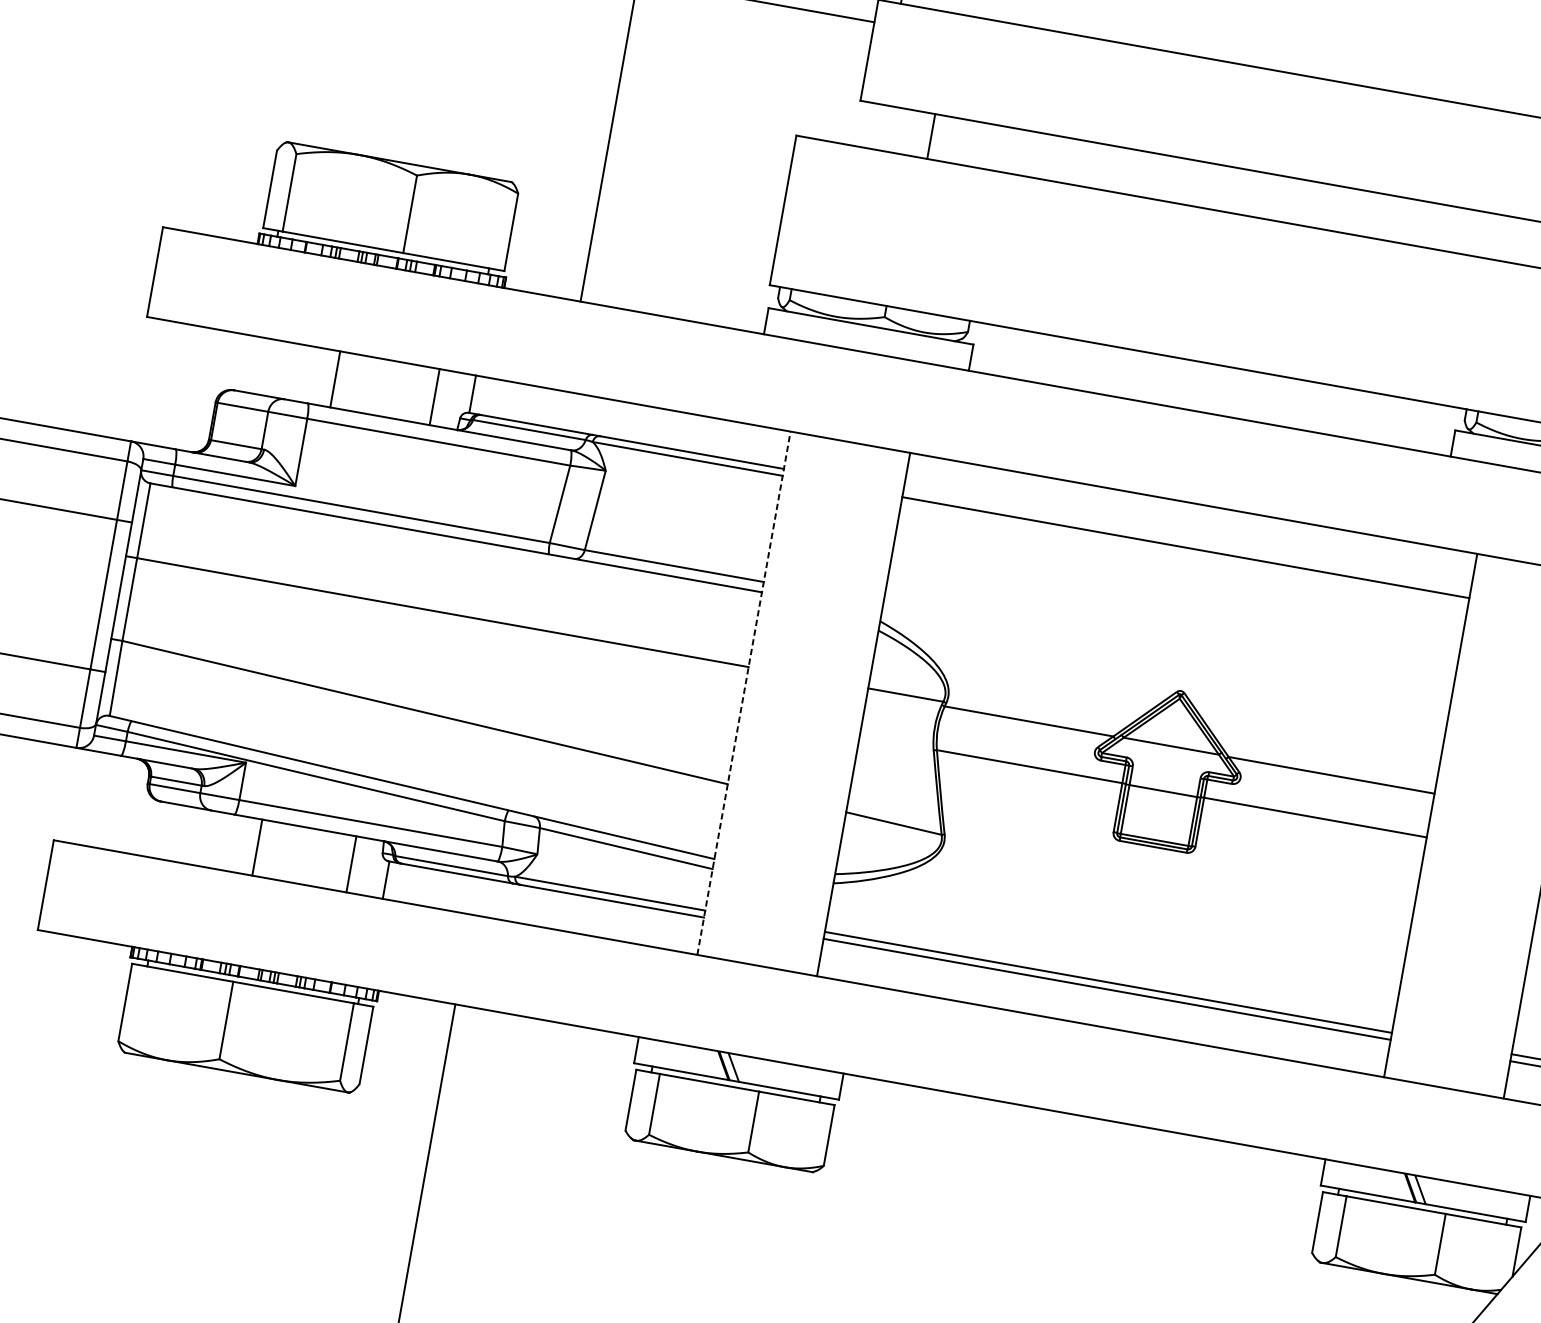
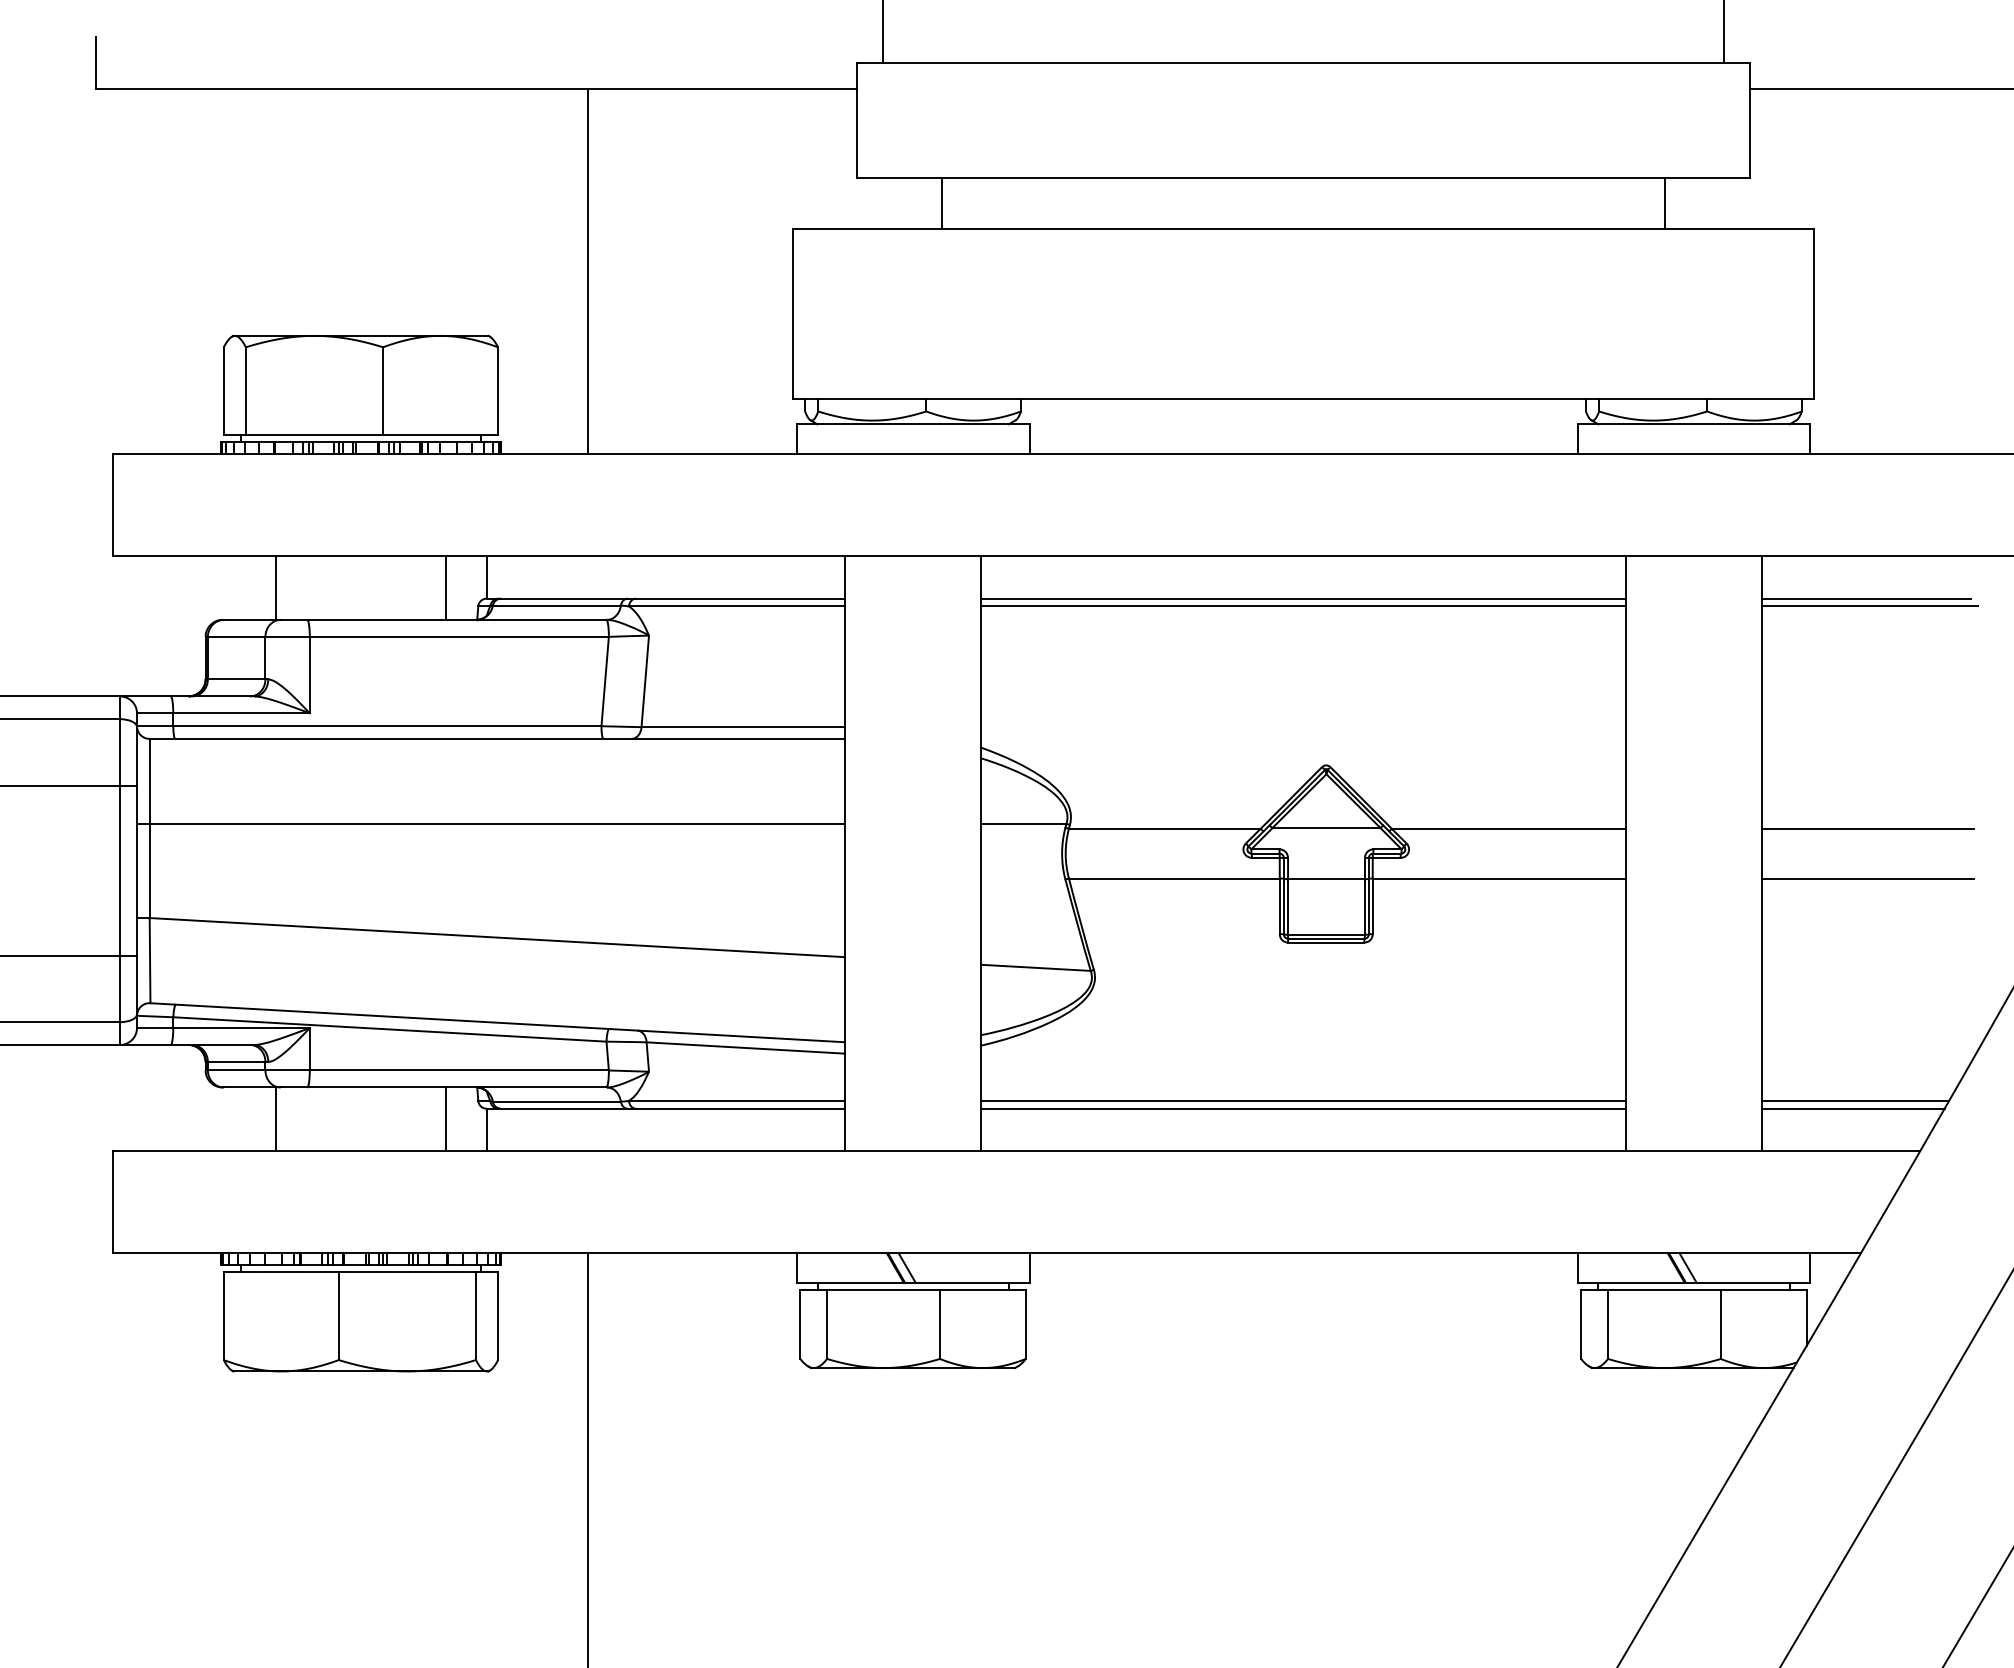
line: (334, 378) -> (275, 587), moved
line: (1187, 540) -> (1303, 598), added
line: (744, 693) -> (845, 853), dashed -> solid
line: (256, 847) -> (275, 1119), moved

